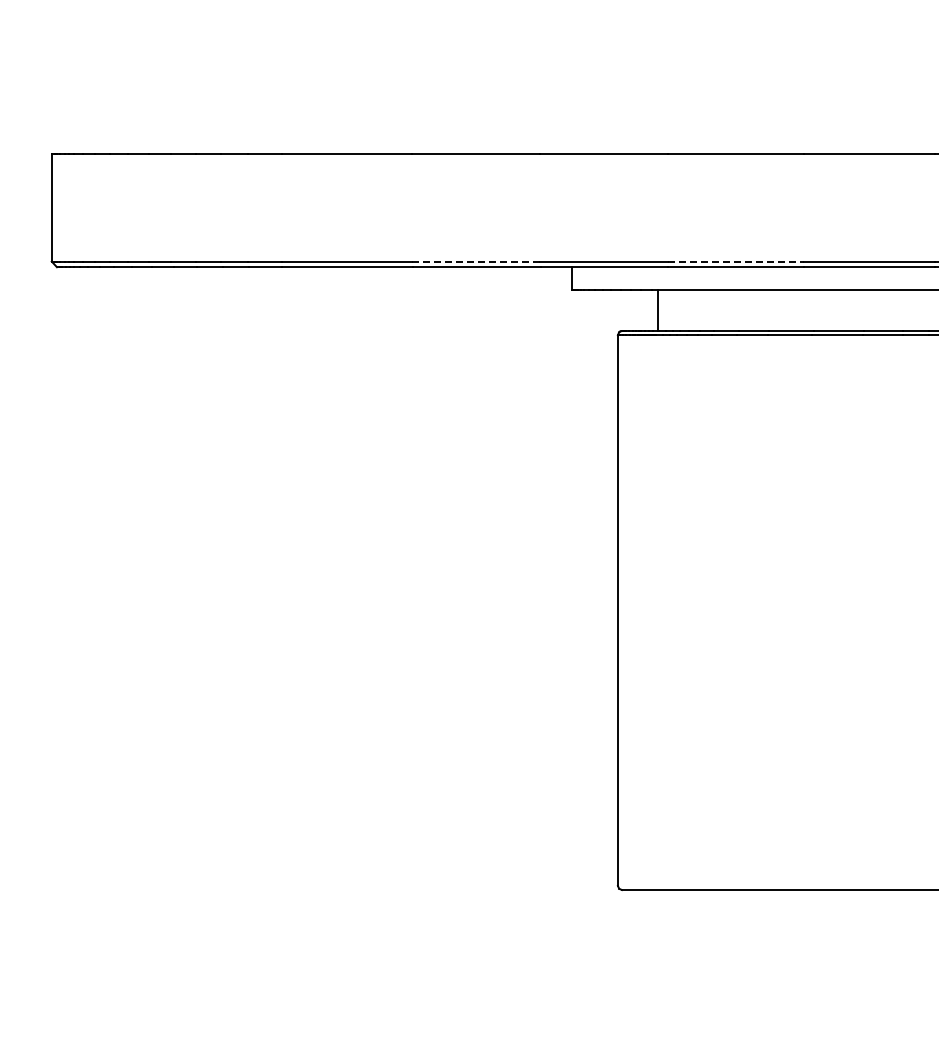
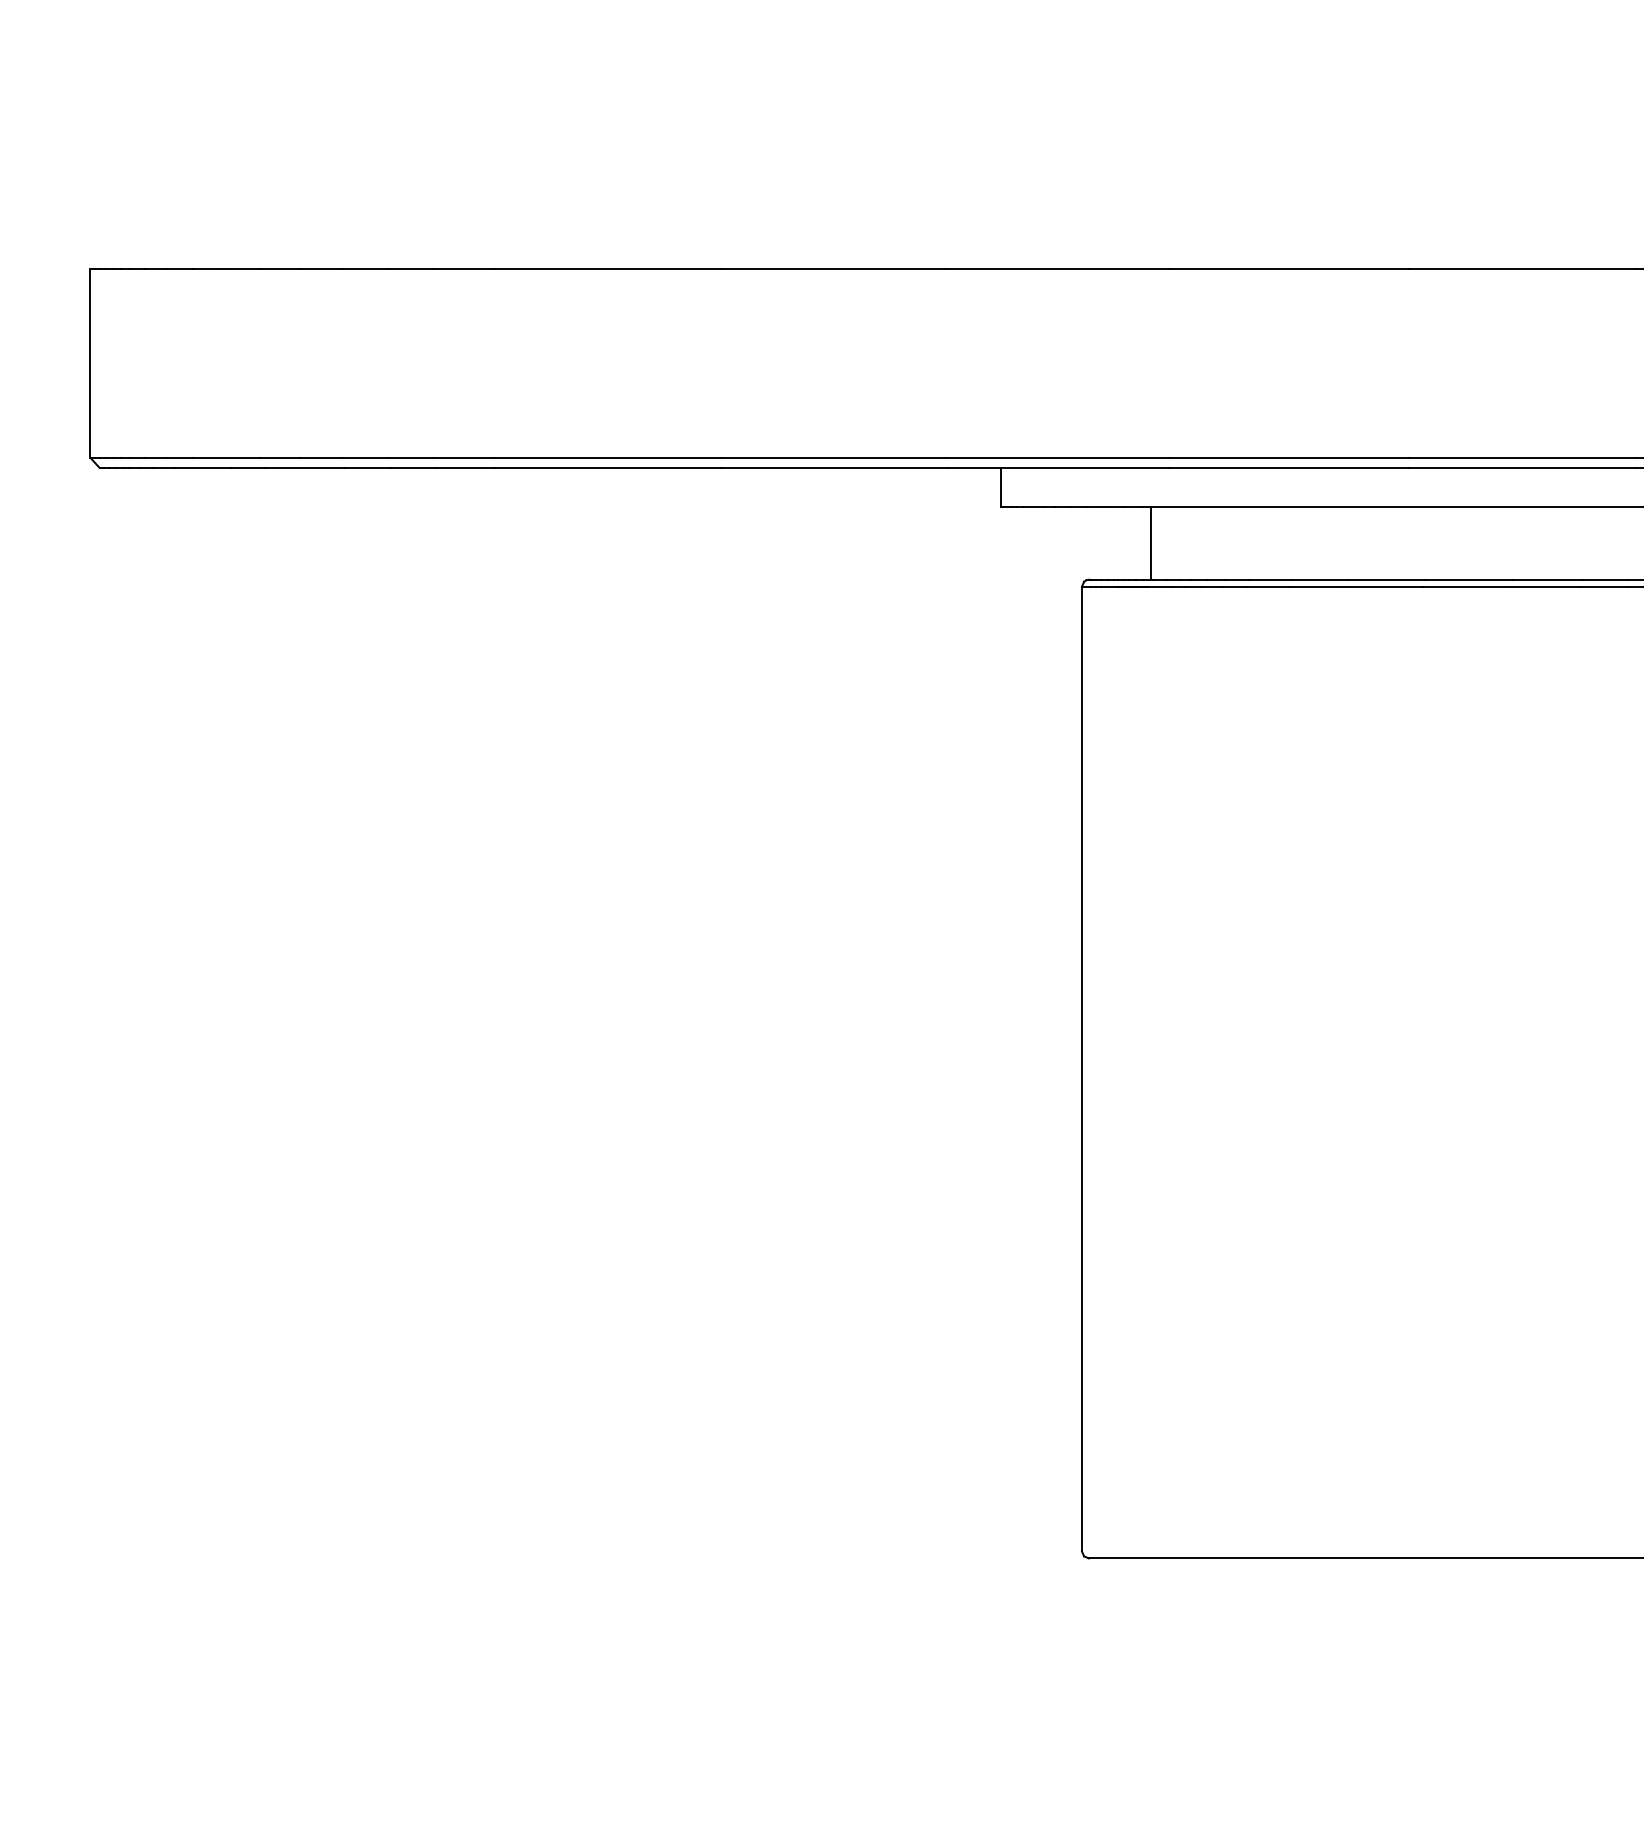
line: (476, 261) -> (834, 457), dashed -> solid
line: (736, 261) -> (1289, 457), dashed -> solid

